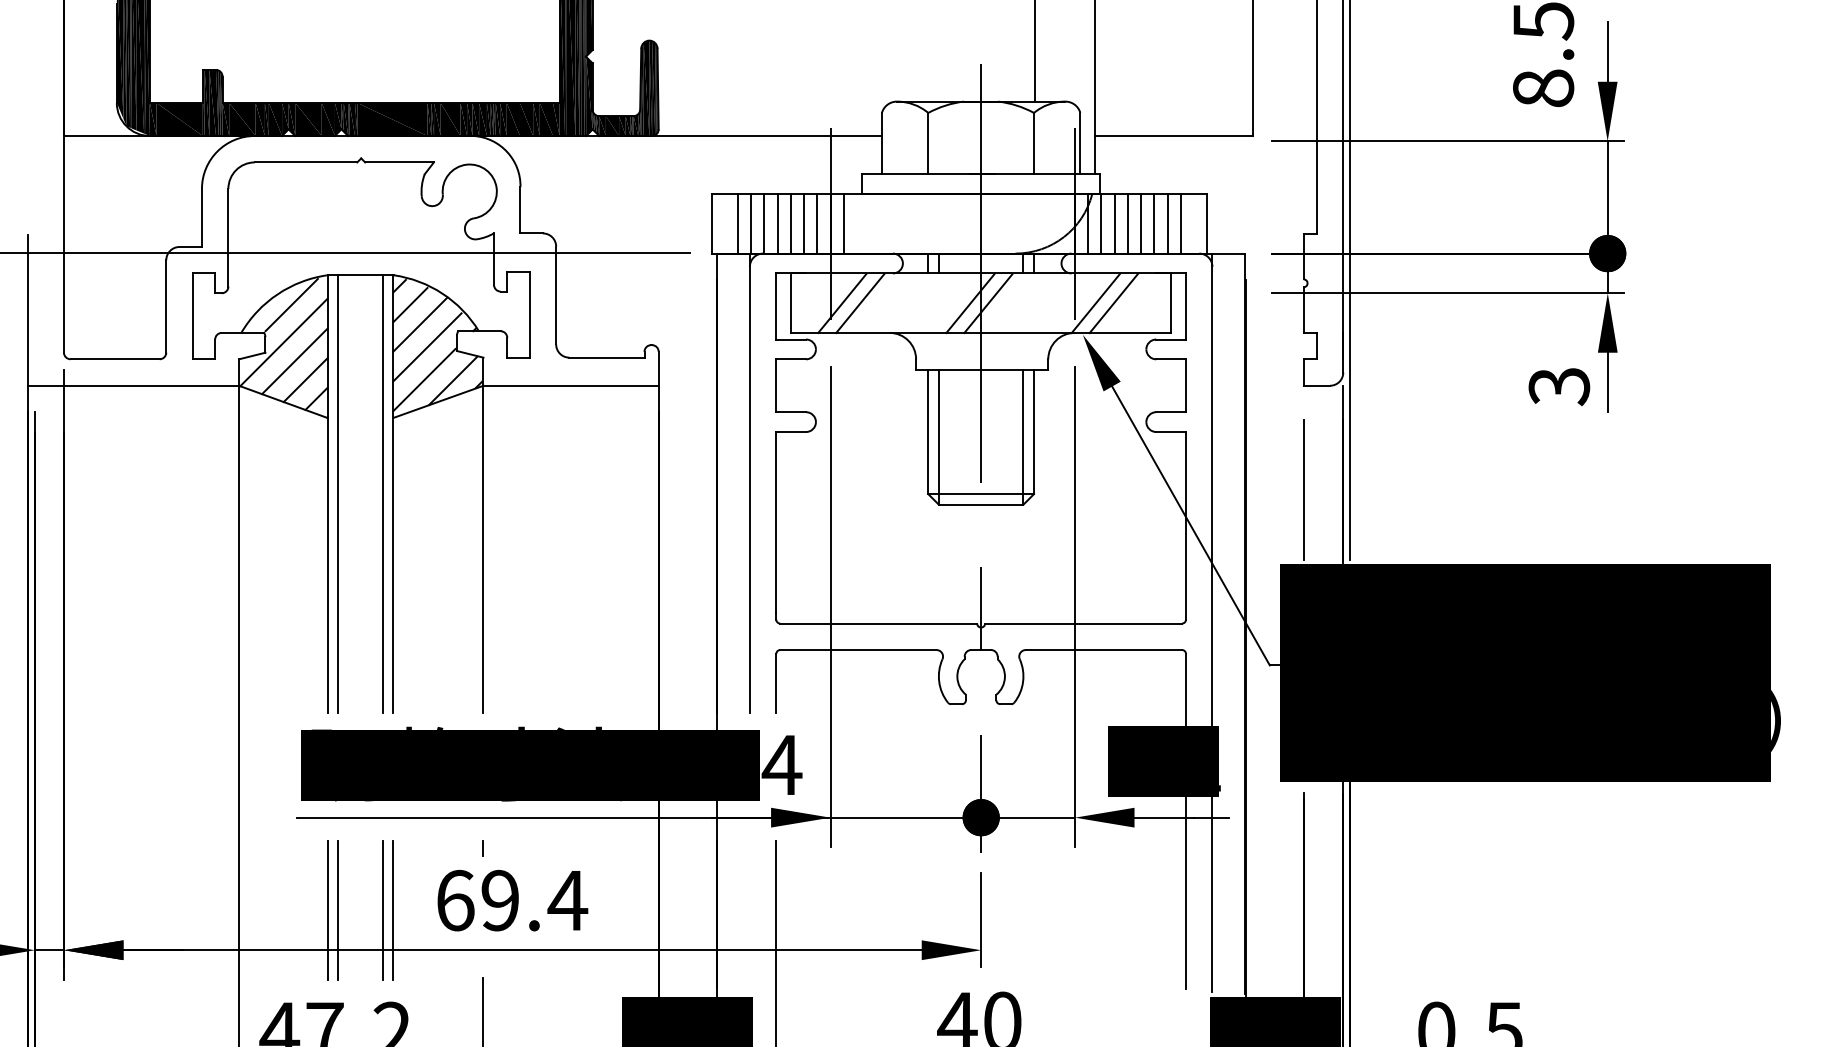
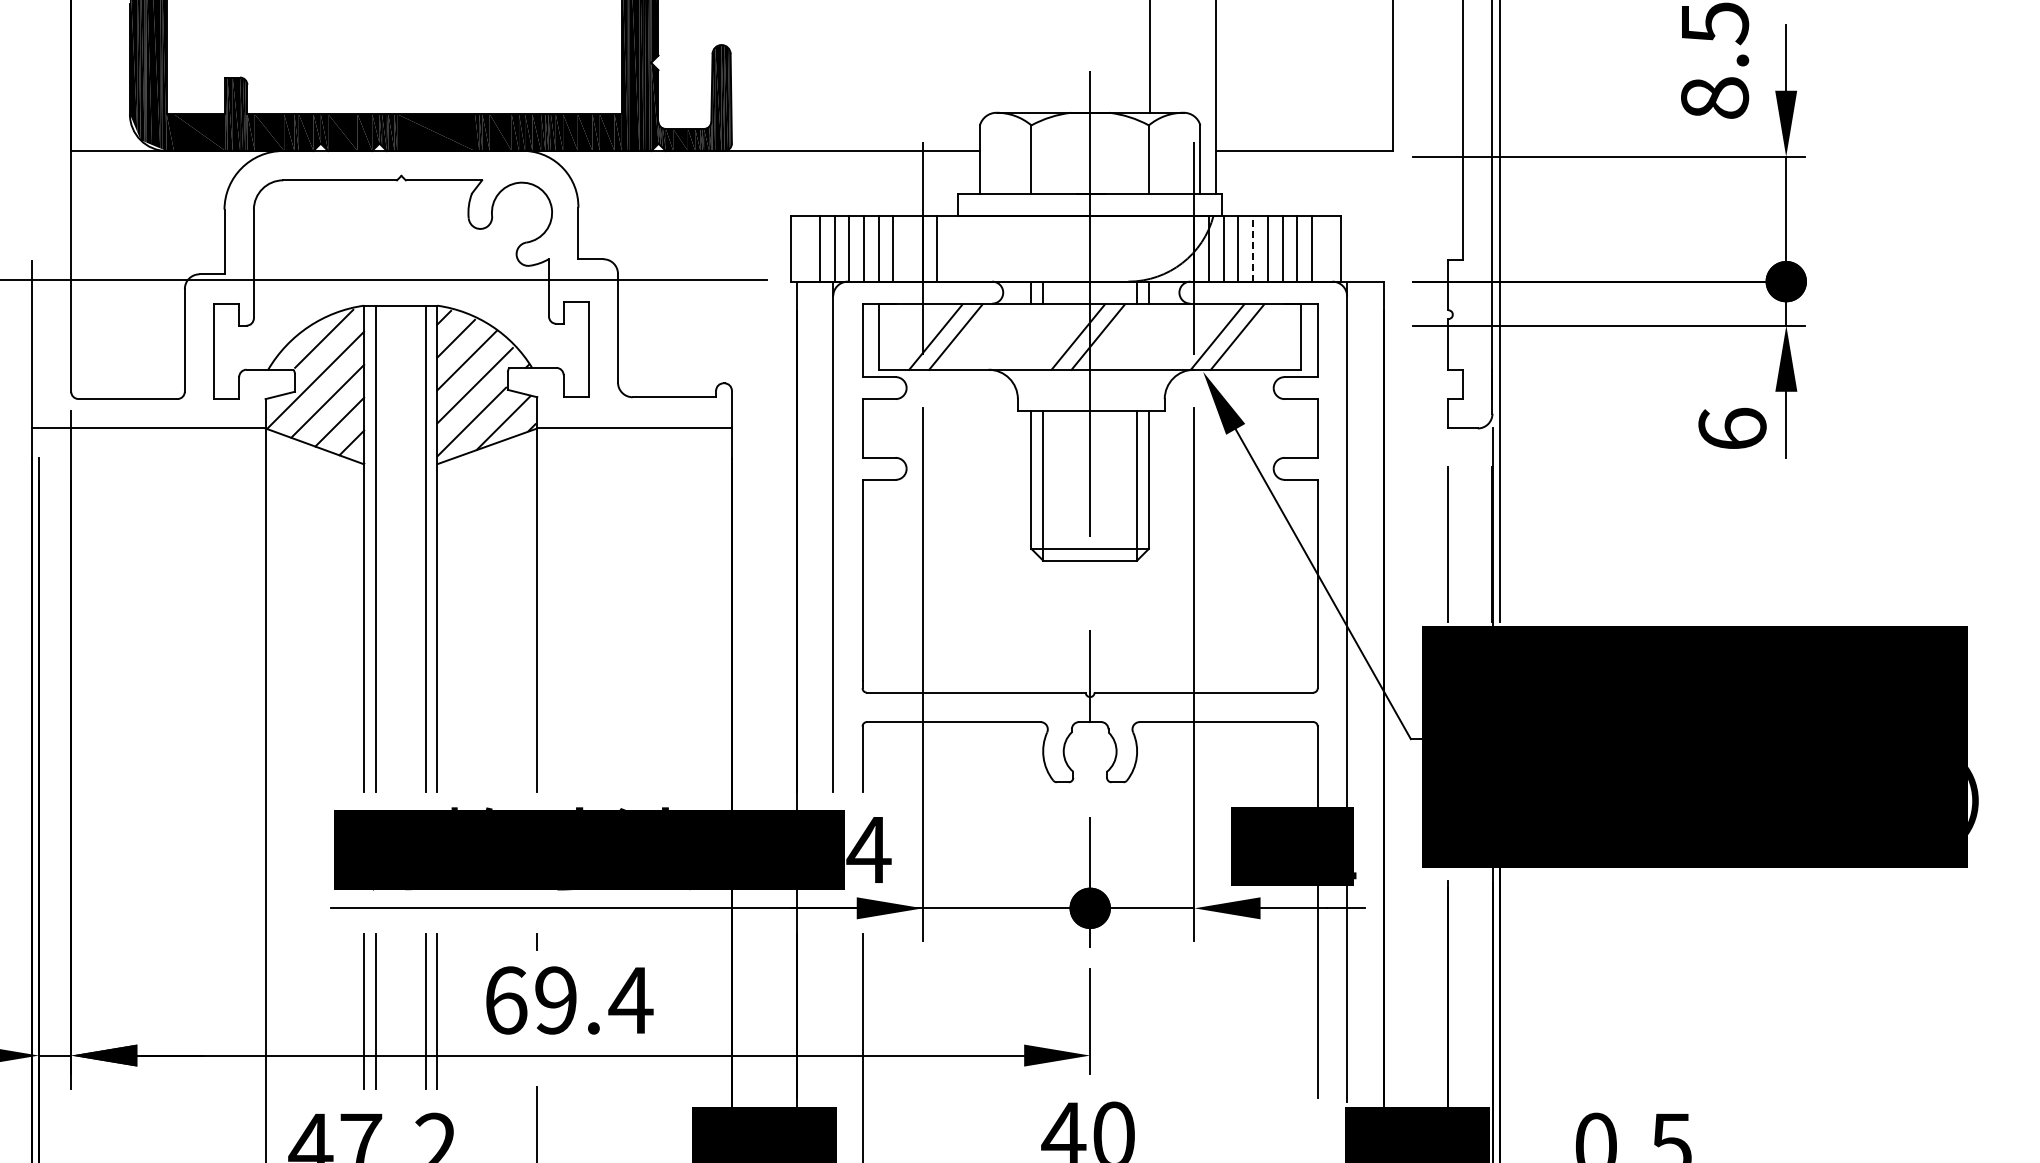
line: (817, 223) -> (908, 248), removed
line: (1128, 223) -> (1253, 248), solid -> dashed
text: (1559, 386) -> (1732, 429), 3 -> 6

